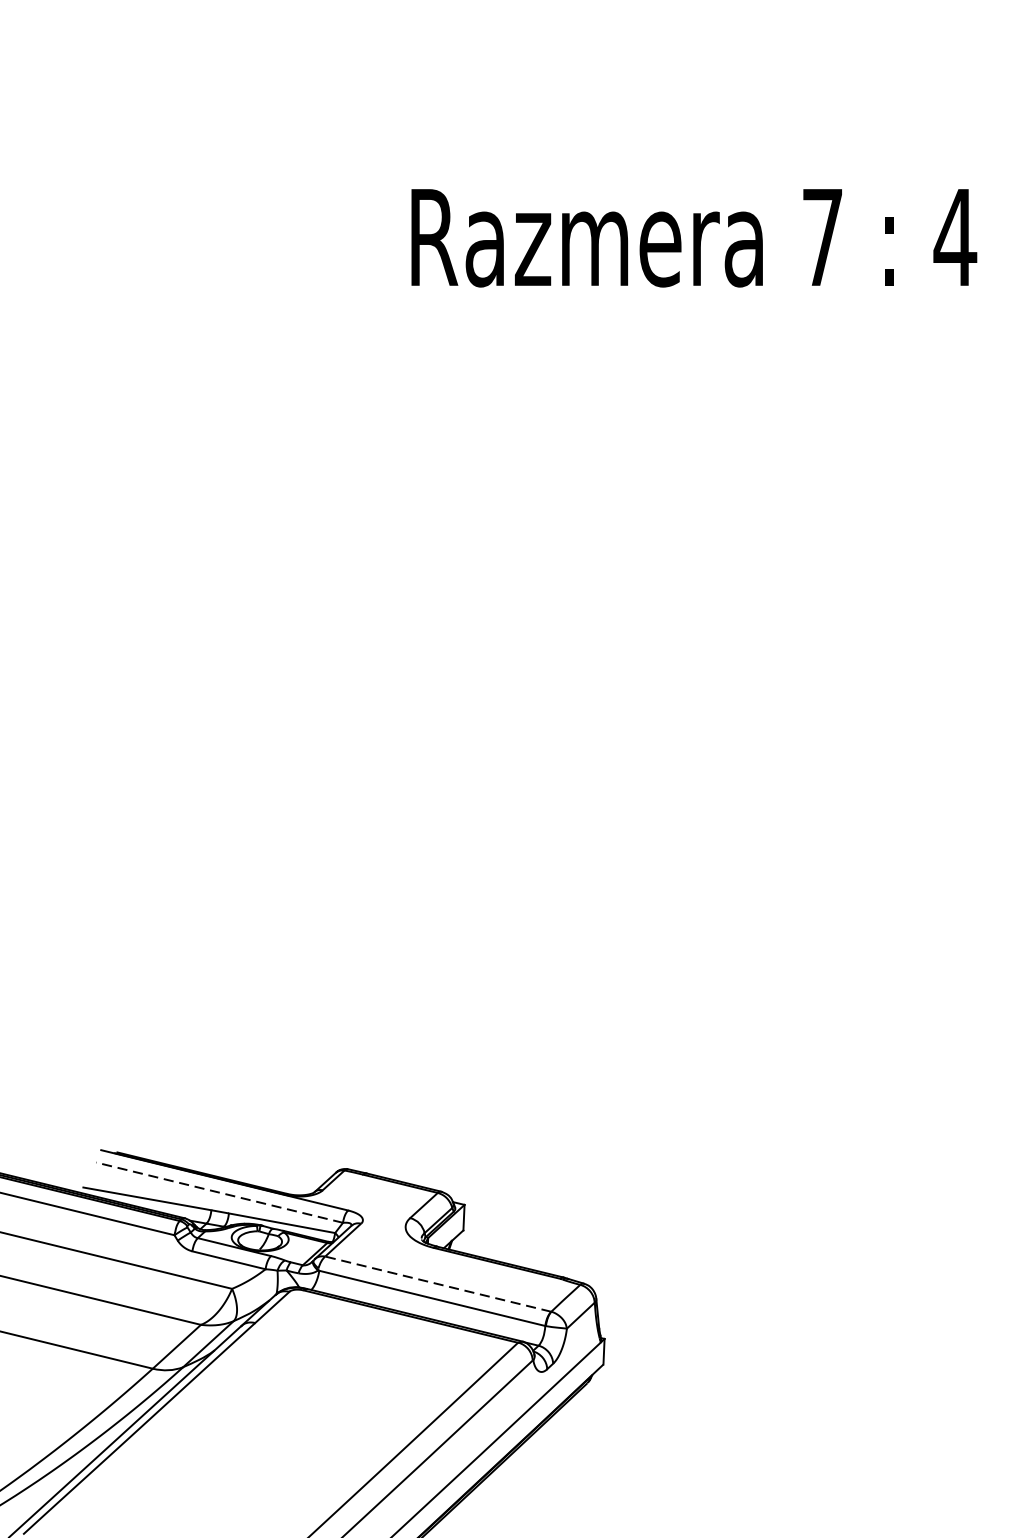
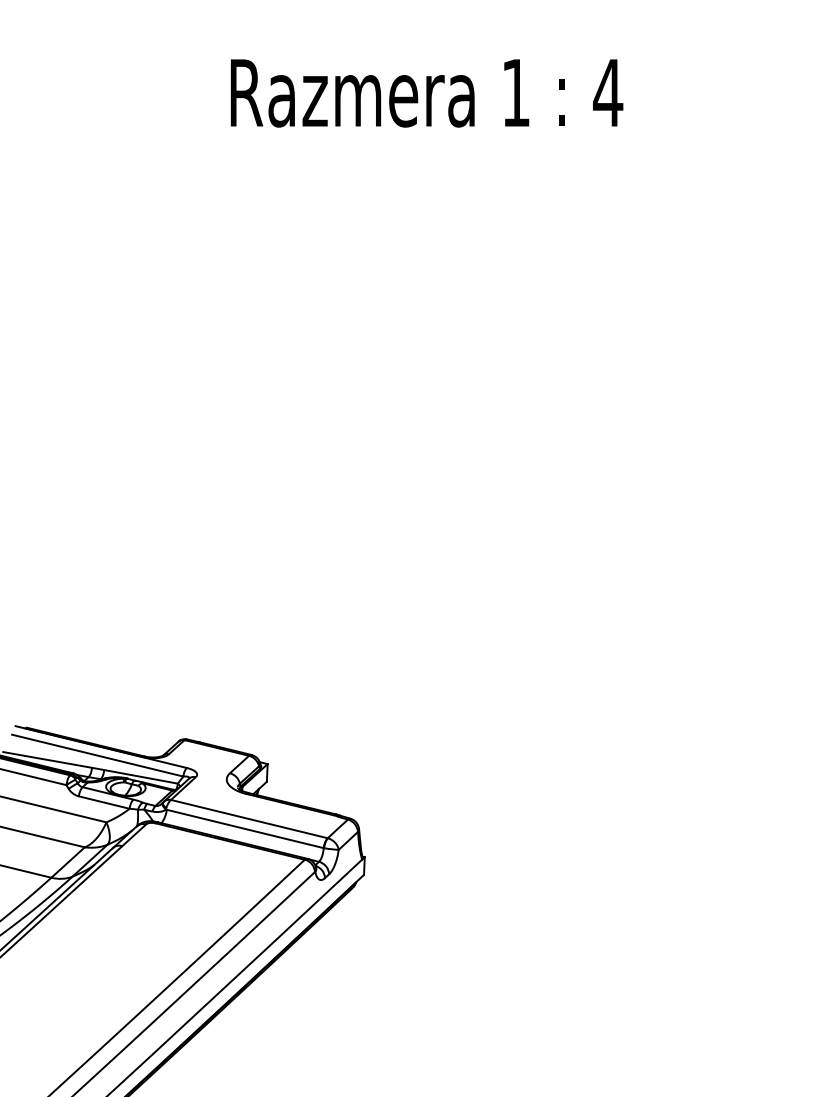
text: (821, 236) -> (515, 92), 7 -> 1
line: (219, 1192) -> (97, 755), dashed -> solid
line: (438, 1284) -> (249, 819), dashed -> solid

